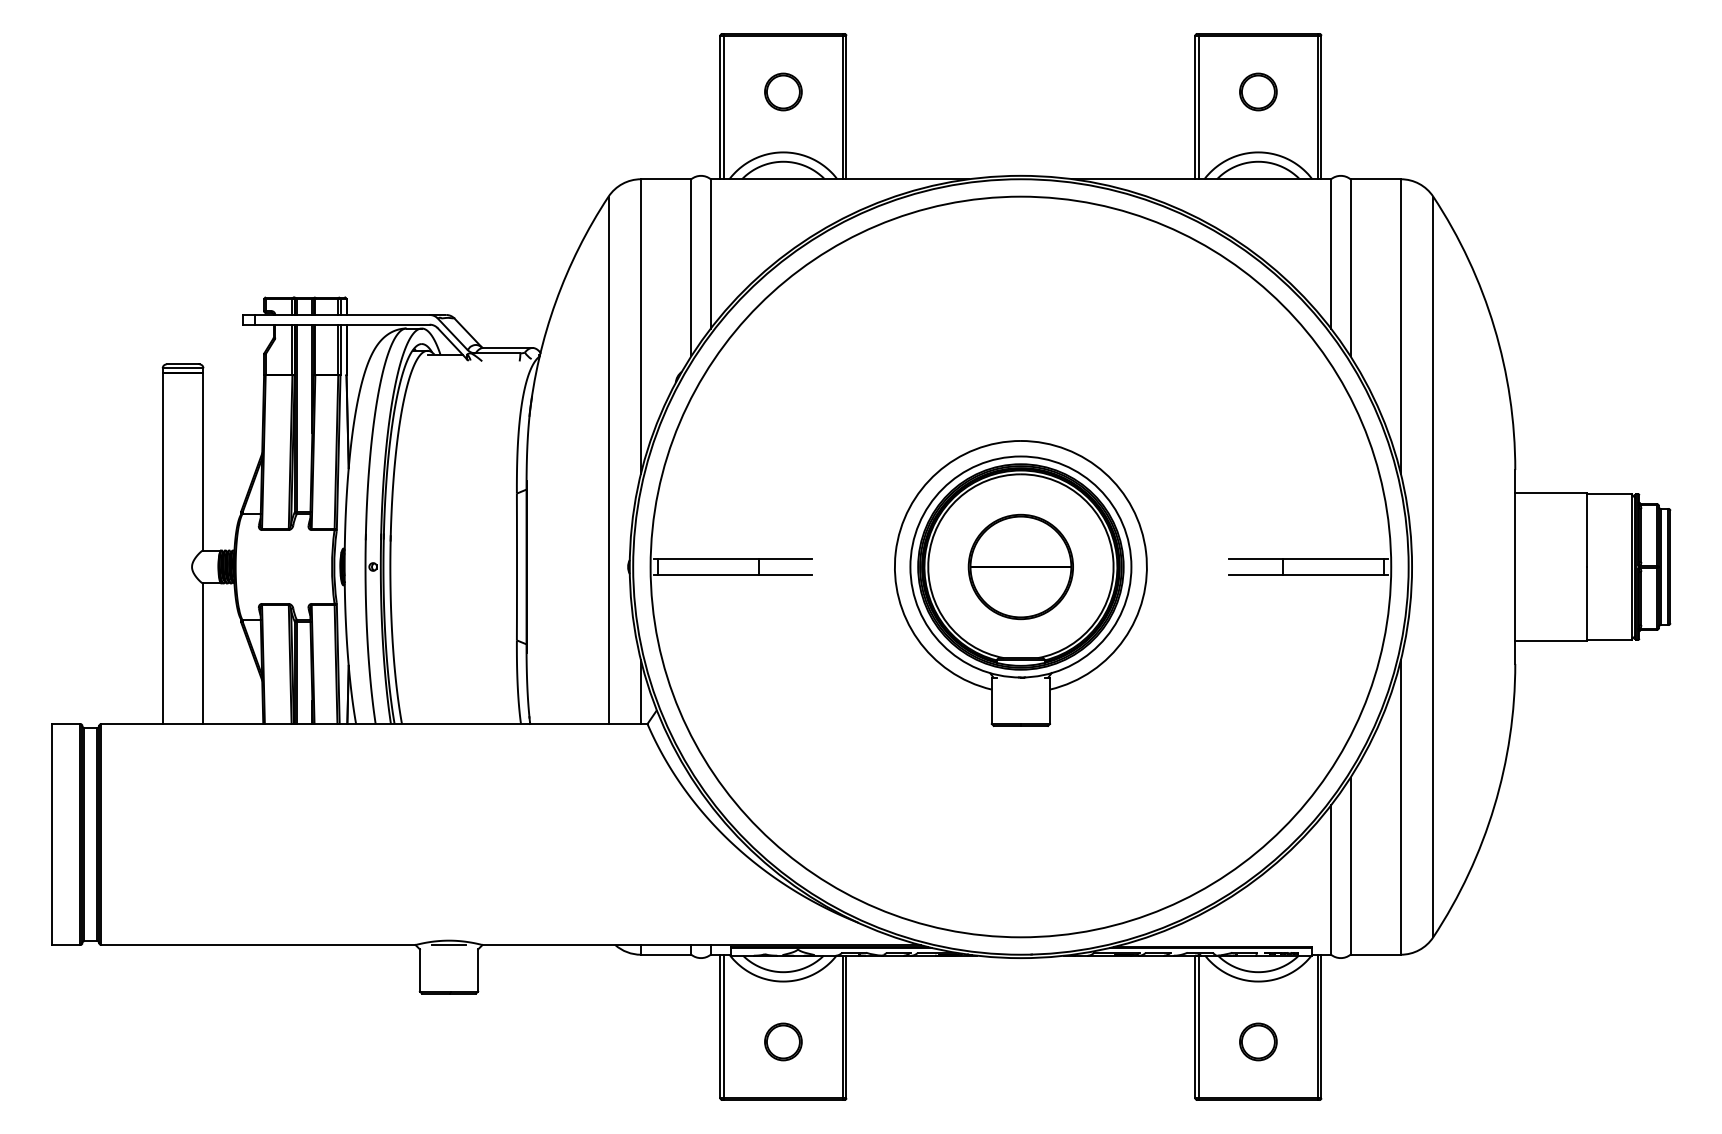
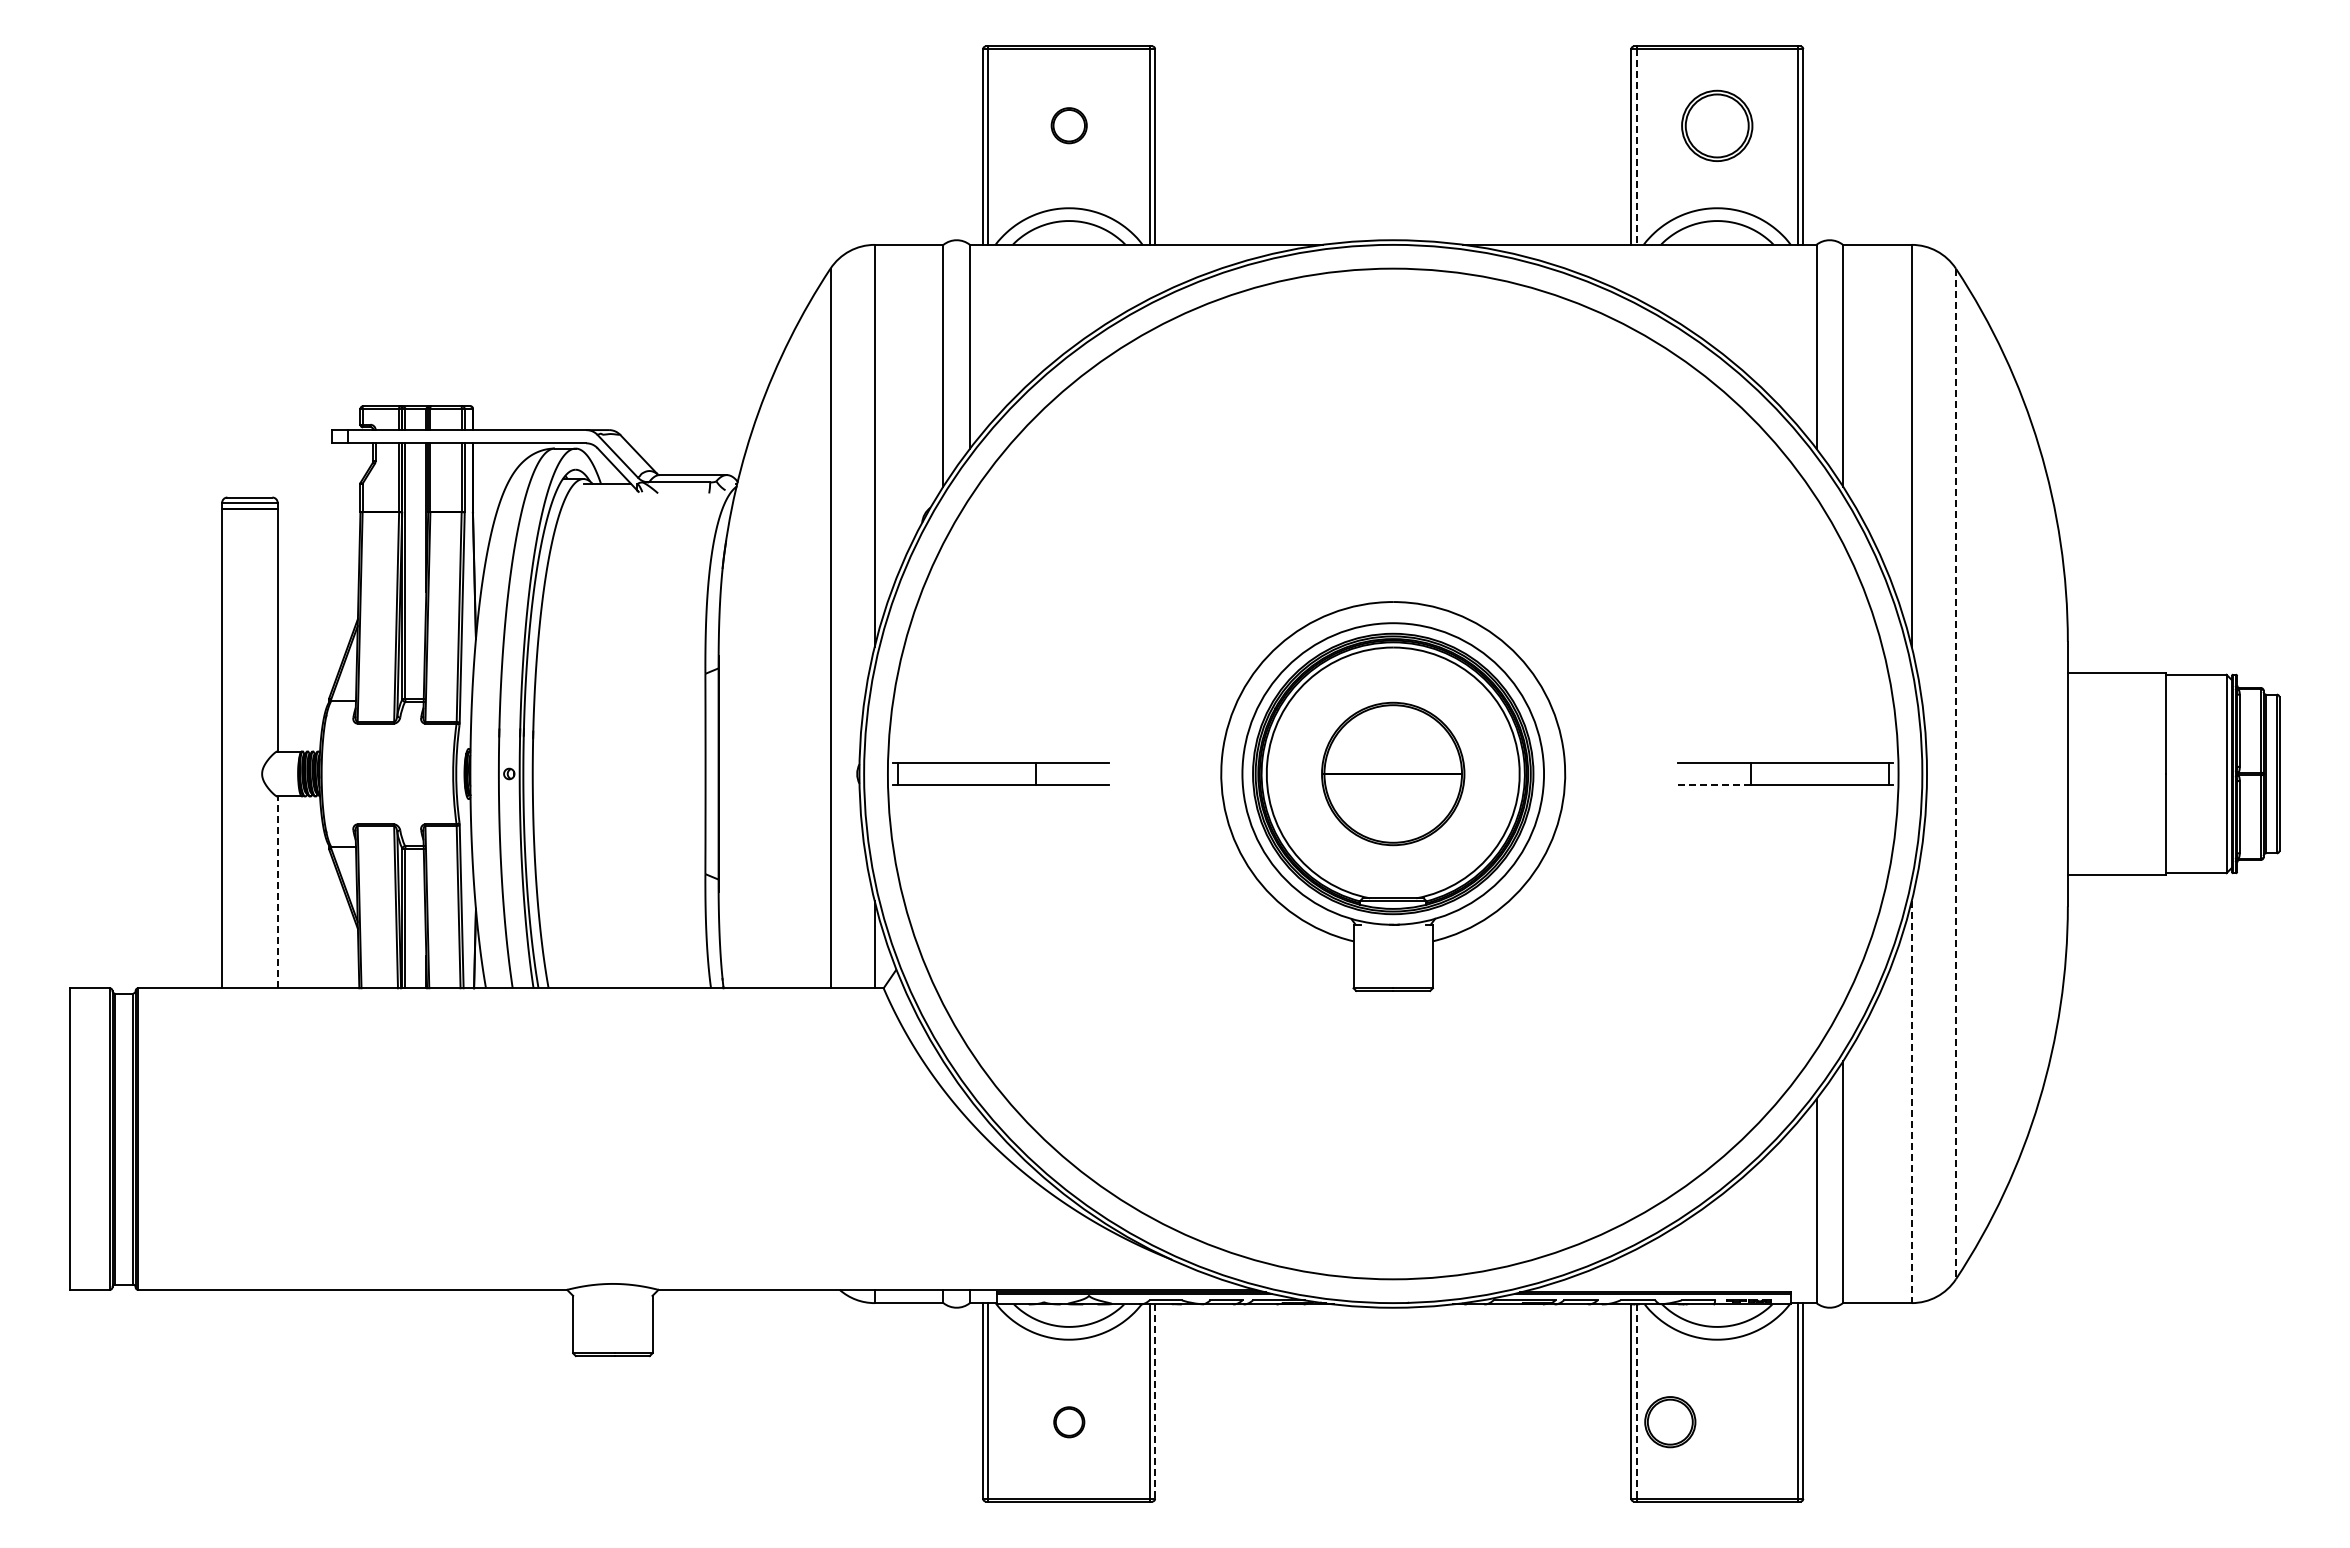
part: (783, 91) -> (1069, 125), size x0.7
part: (1258, 91) -> (1717, 125), size x1.4
line: (1199, 107) -> (1636, 147), solid -> dashed
line: (1432, 567) -> (1955, 774), solid -> dashed
line: (1256, 574) -> (1714, 784), solid -> dashed
line: (203, 653) -> (277, 892), solid -> dashed
line: (1400, 807) -> (1911, 1102), solid -> dashed
line: (448, 944) -> (612, 1289), removed
line: (846, 1027) -> (1155, 1402), solid -> dashed
line: (1199, 1027) -> (1636, 1402), solid -> dashed
part: (783, 1042) -> (1069, 1422), size x0.6
part: (1258, 1042) -> (1670, 1422), moved

